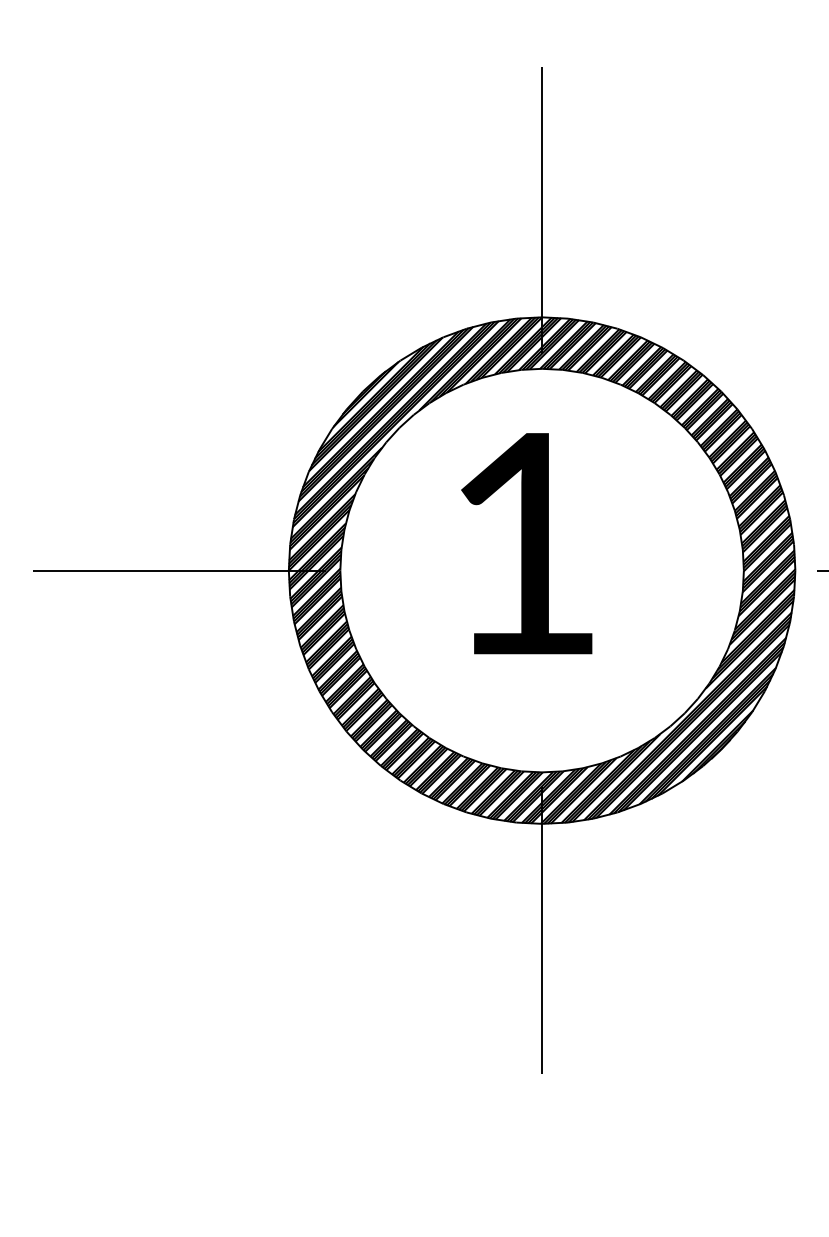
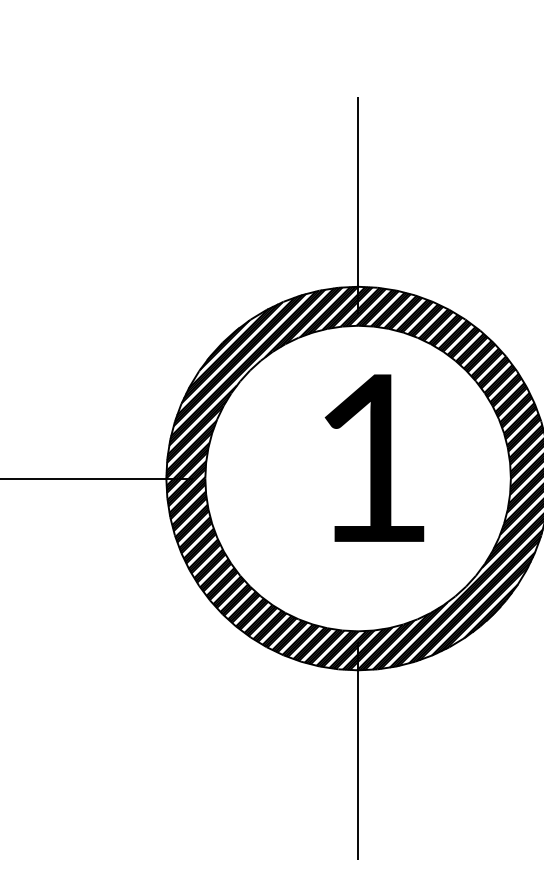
text: (526, 543) -> (374, 458), moved

